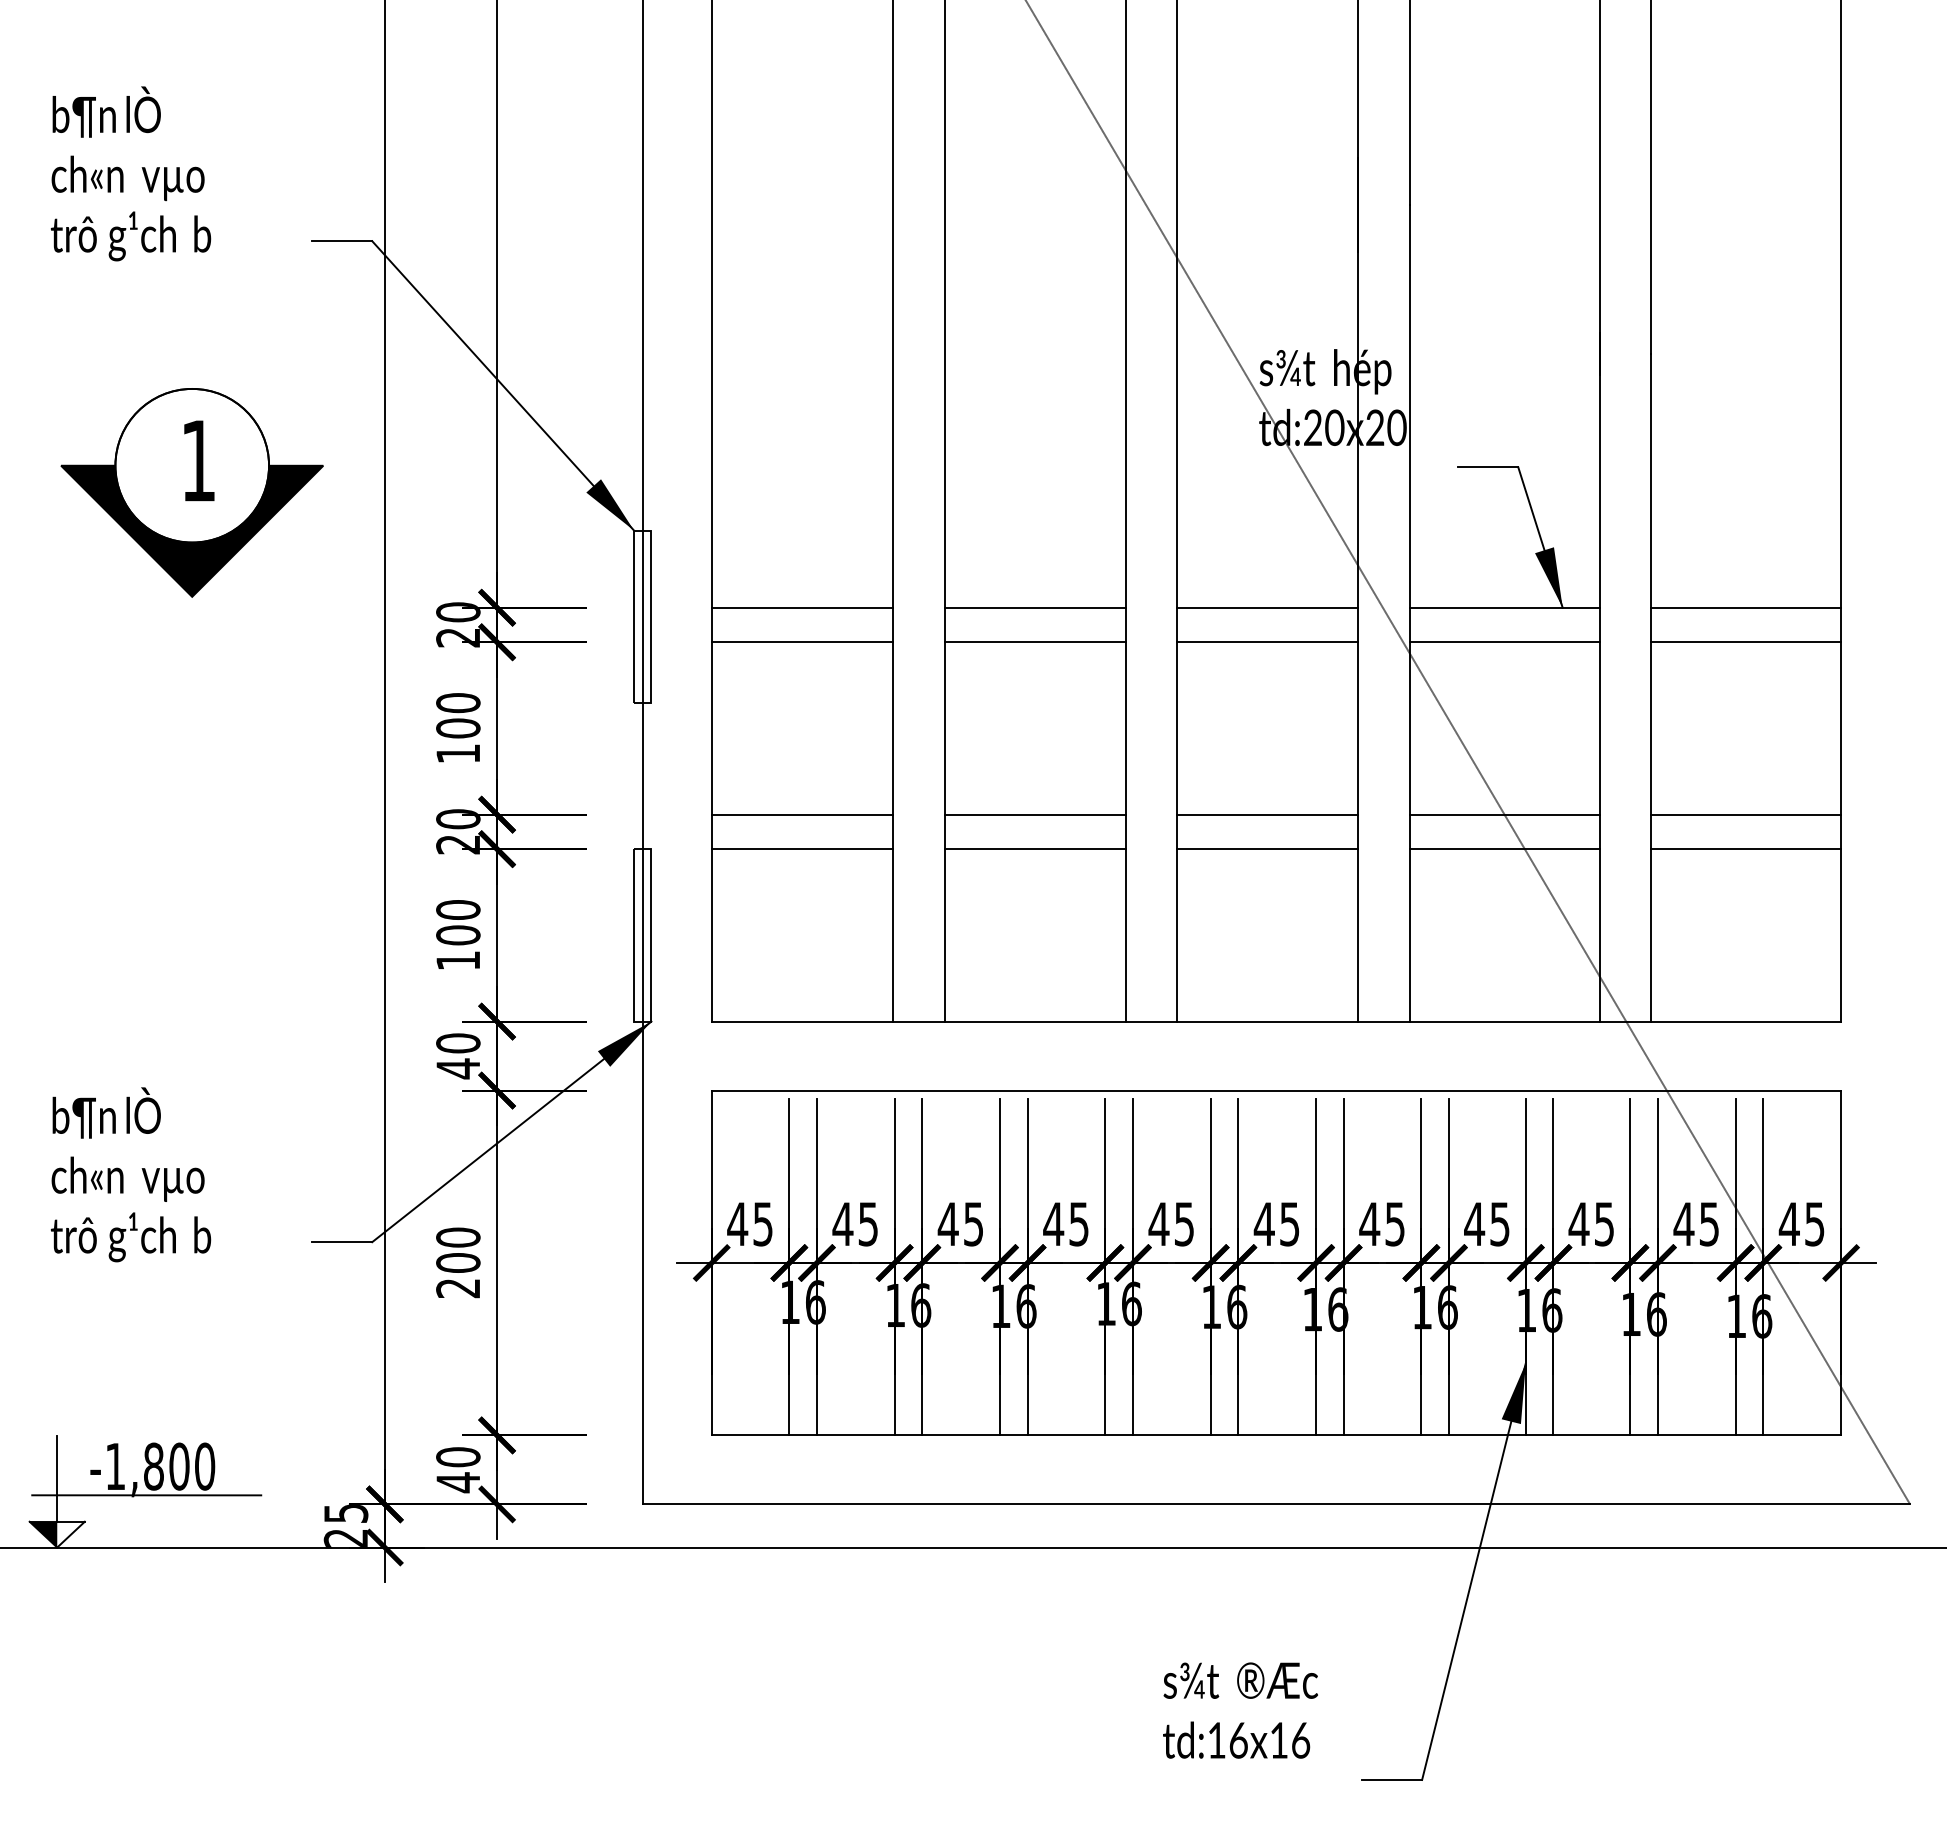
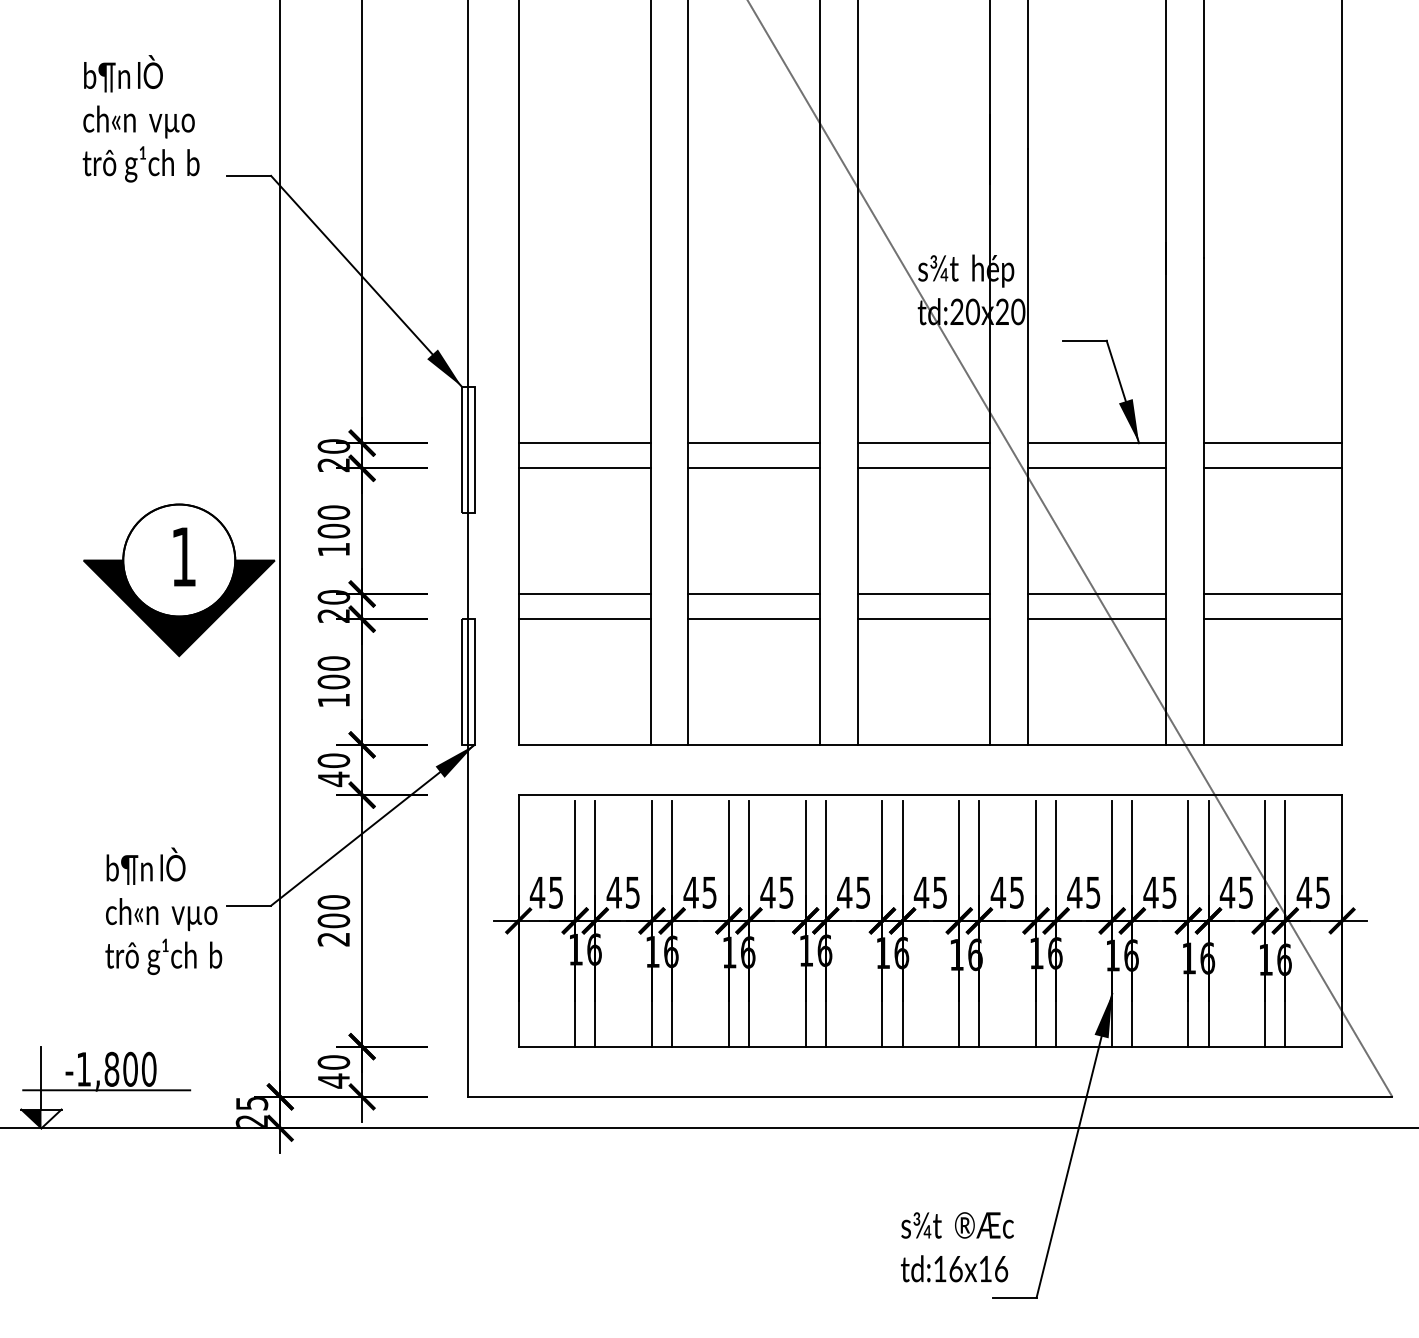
text: (130, 173) -> (140, 118), moved
part: (191, 492) -> (178, 580), moved
text: (130, 1174) -> (163, 911), moved
text: (1240, 1710) -> (957, 1247), moved

